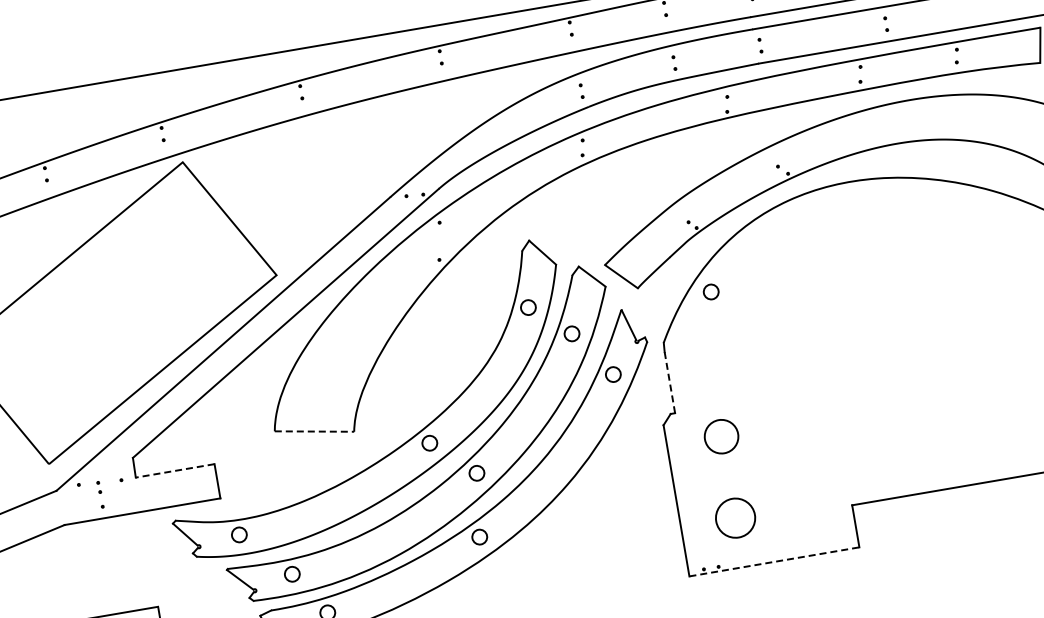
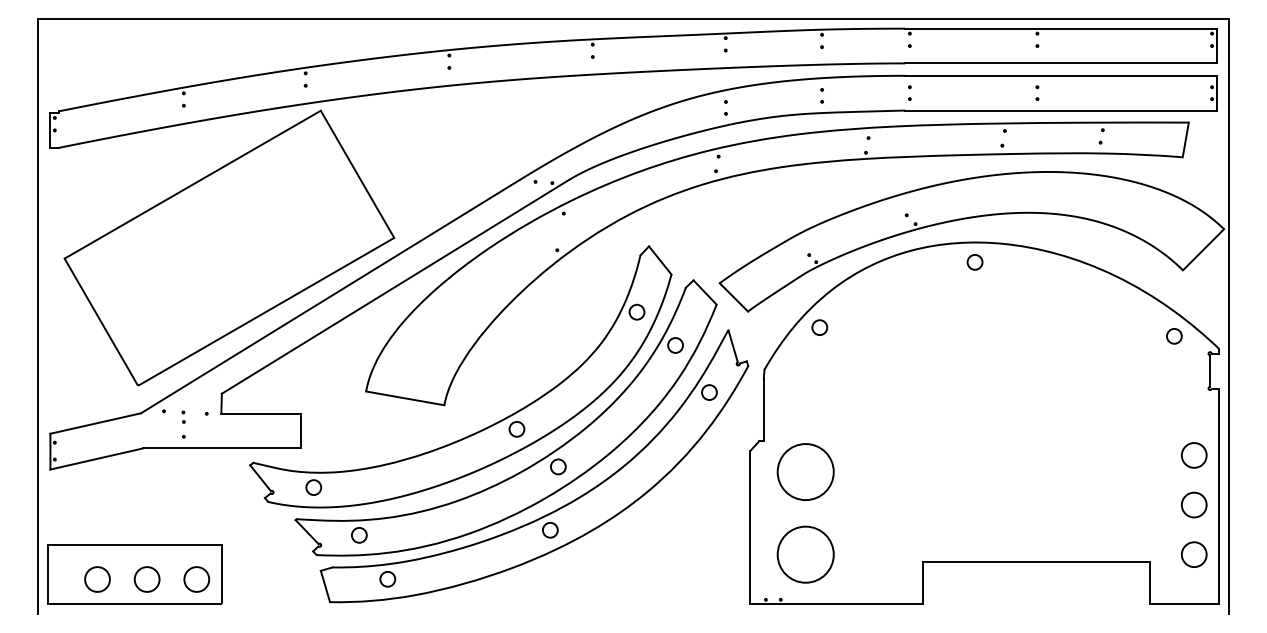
circle: (852, 201) -> (974, 262), added
line: (669, 383) -> (763, 410), dashed -> solid
line: (314, 431) -> (405, 398), dashed -> solid
circle: (721, 436) -> (805, 471), size x1.67
line: (175, 470) -> (261, 413), dashed -> solid
circle: (735, 518) -> (805, 554), size x1.43
line: (775, 561) -> (837, 604), dashed -> solid

